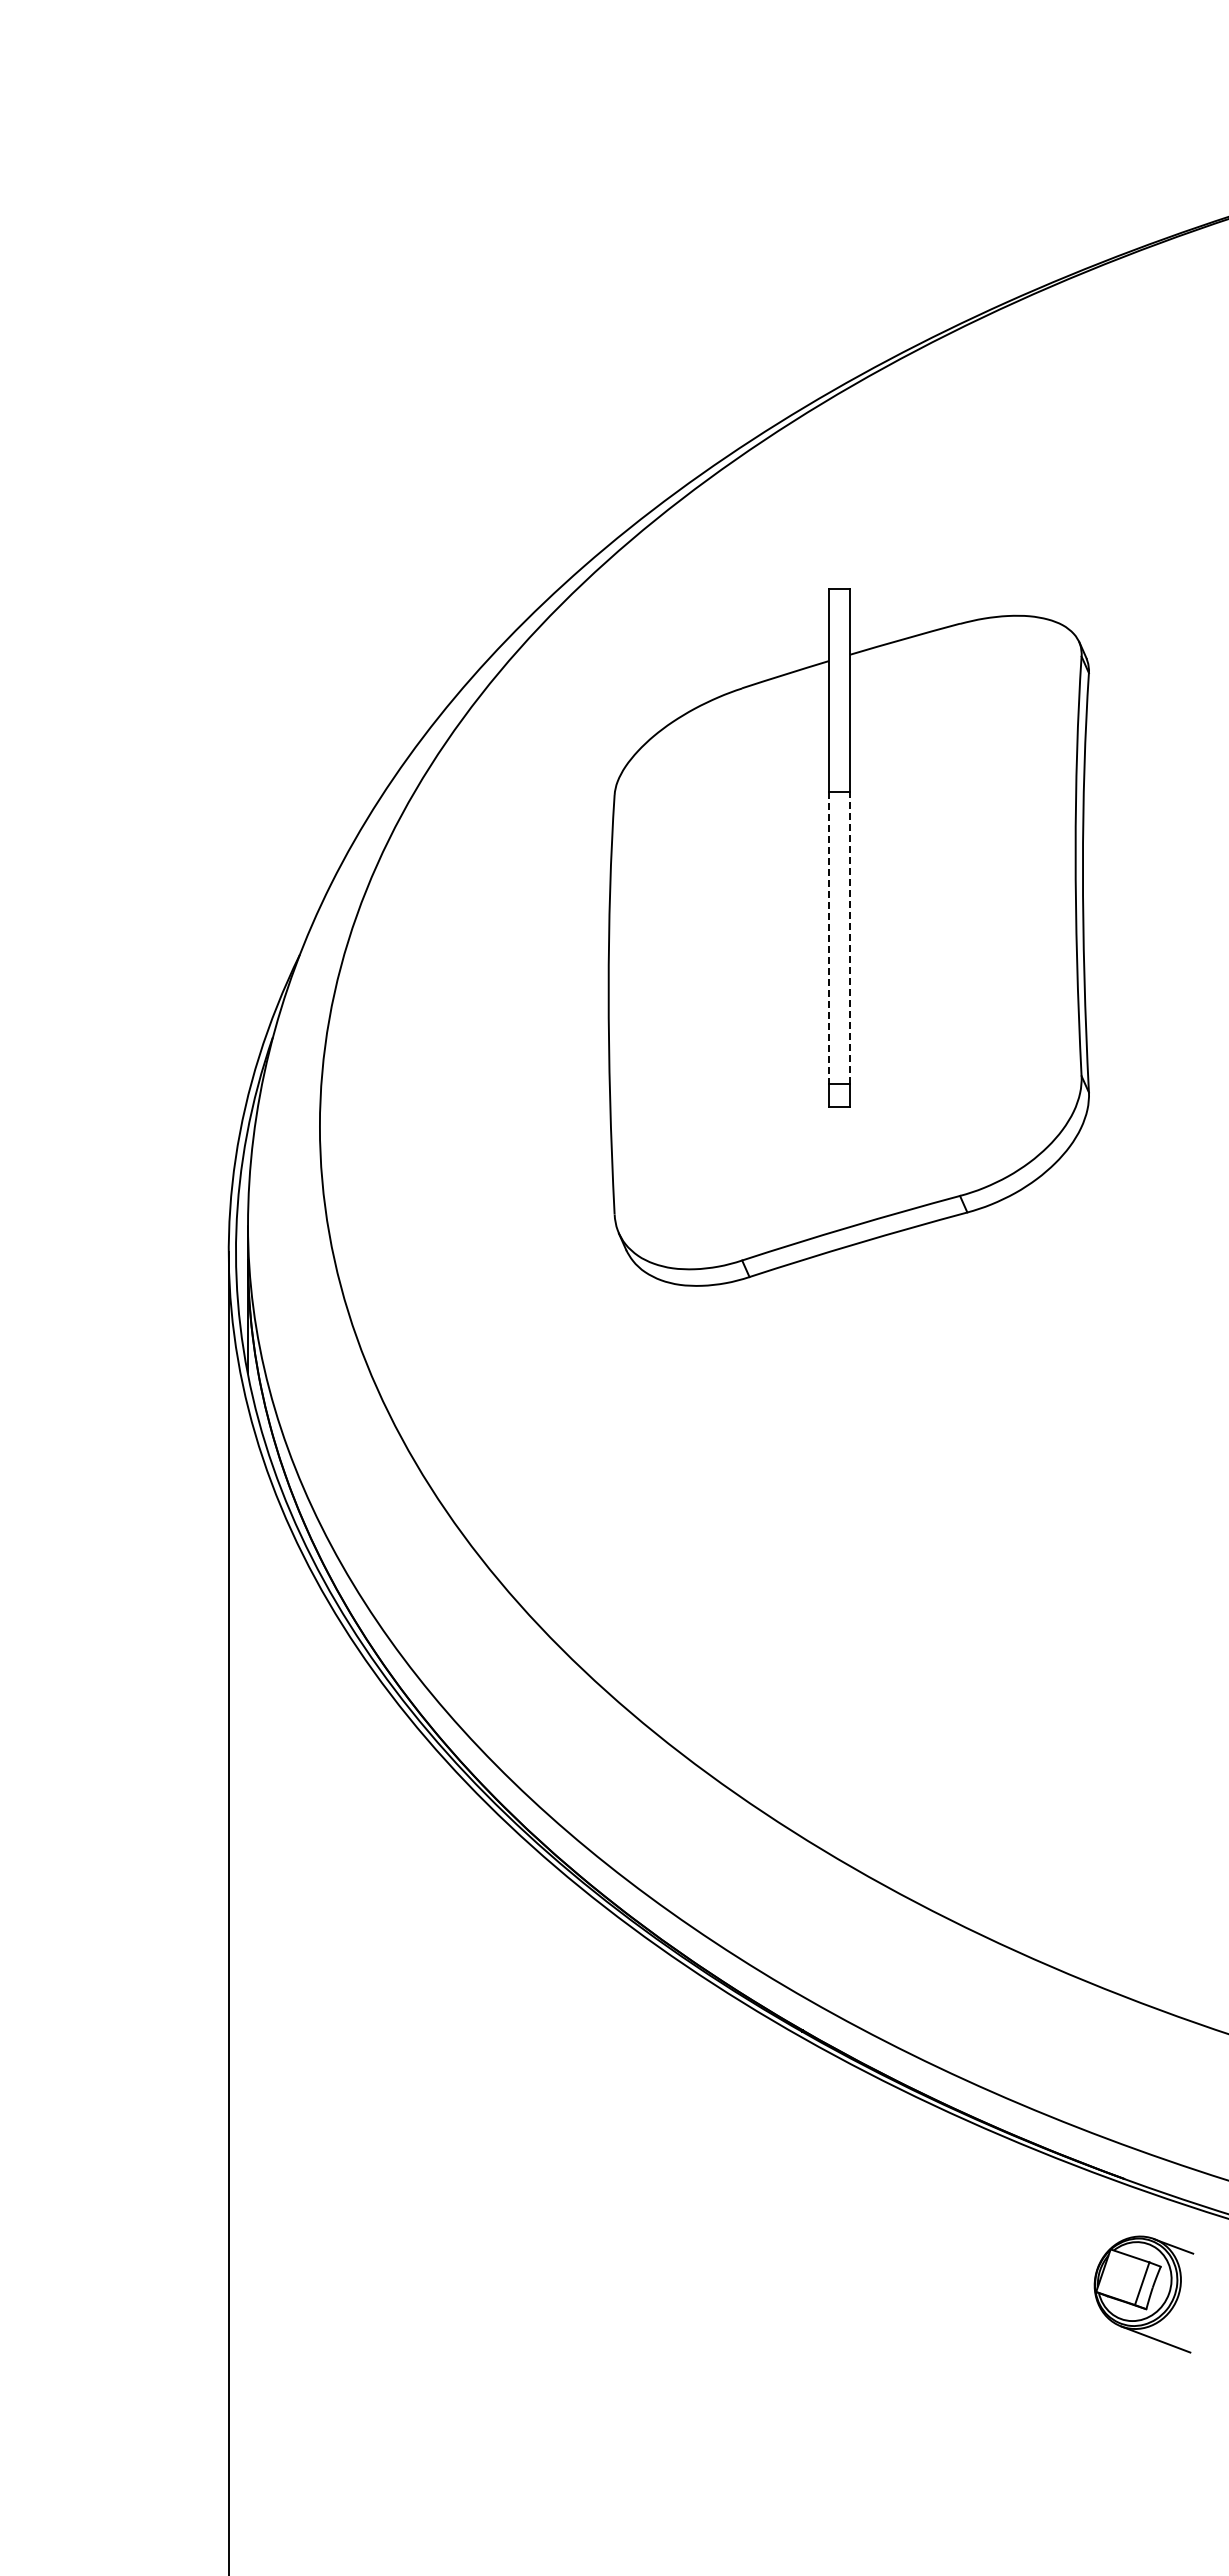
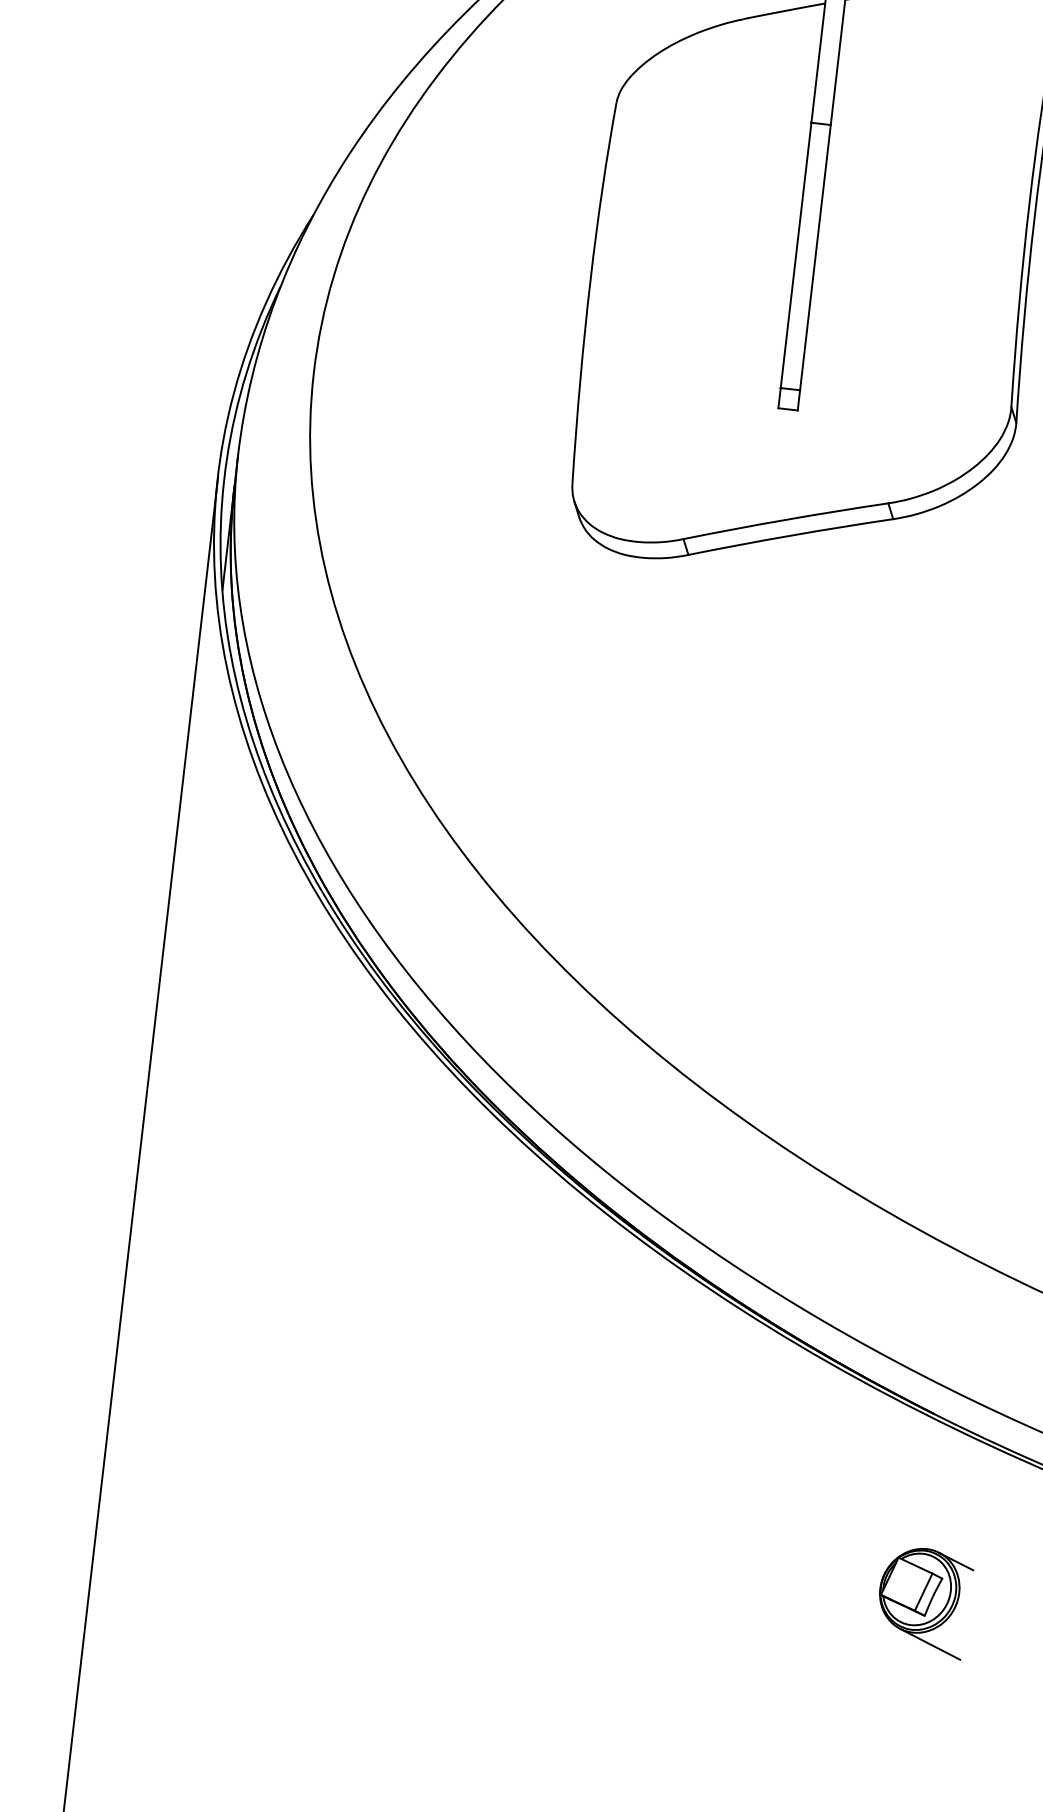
line: (828, 938) -> (795, 255), dashed -> solid
line: (850, 938) -> (815, 257), dashed -> solid
part: (1143, 2294) -> (923, 1602), moved

